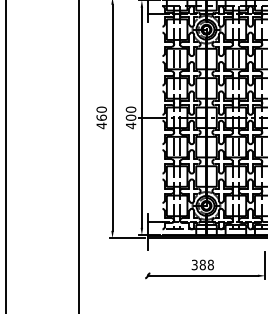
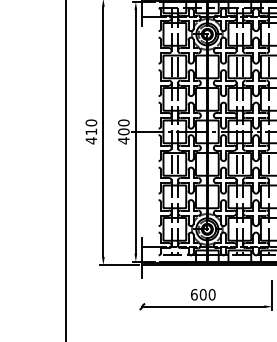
text: (101, 117) -> (91, 131), 460 -> 410
text: (202, 264) -> (202, 294), 388 -> 600

